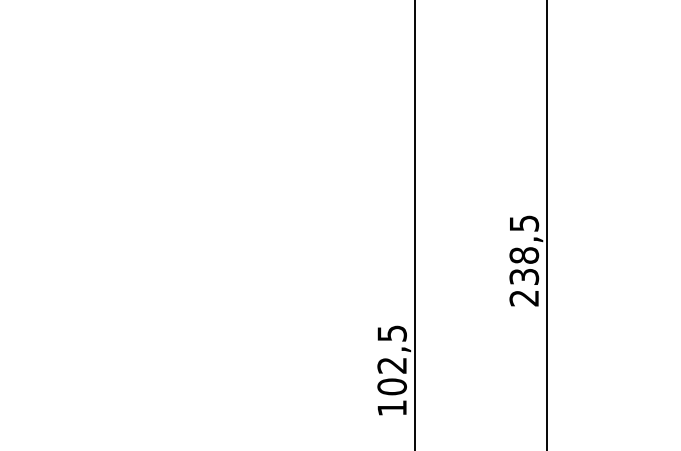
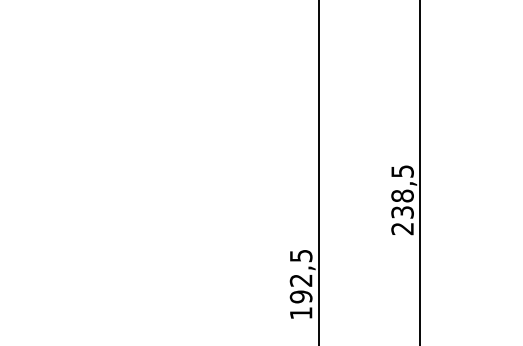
text: (392, 386) -> (301, 296), 102,5 -> 192,5

